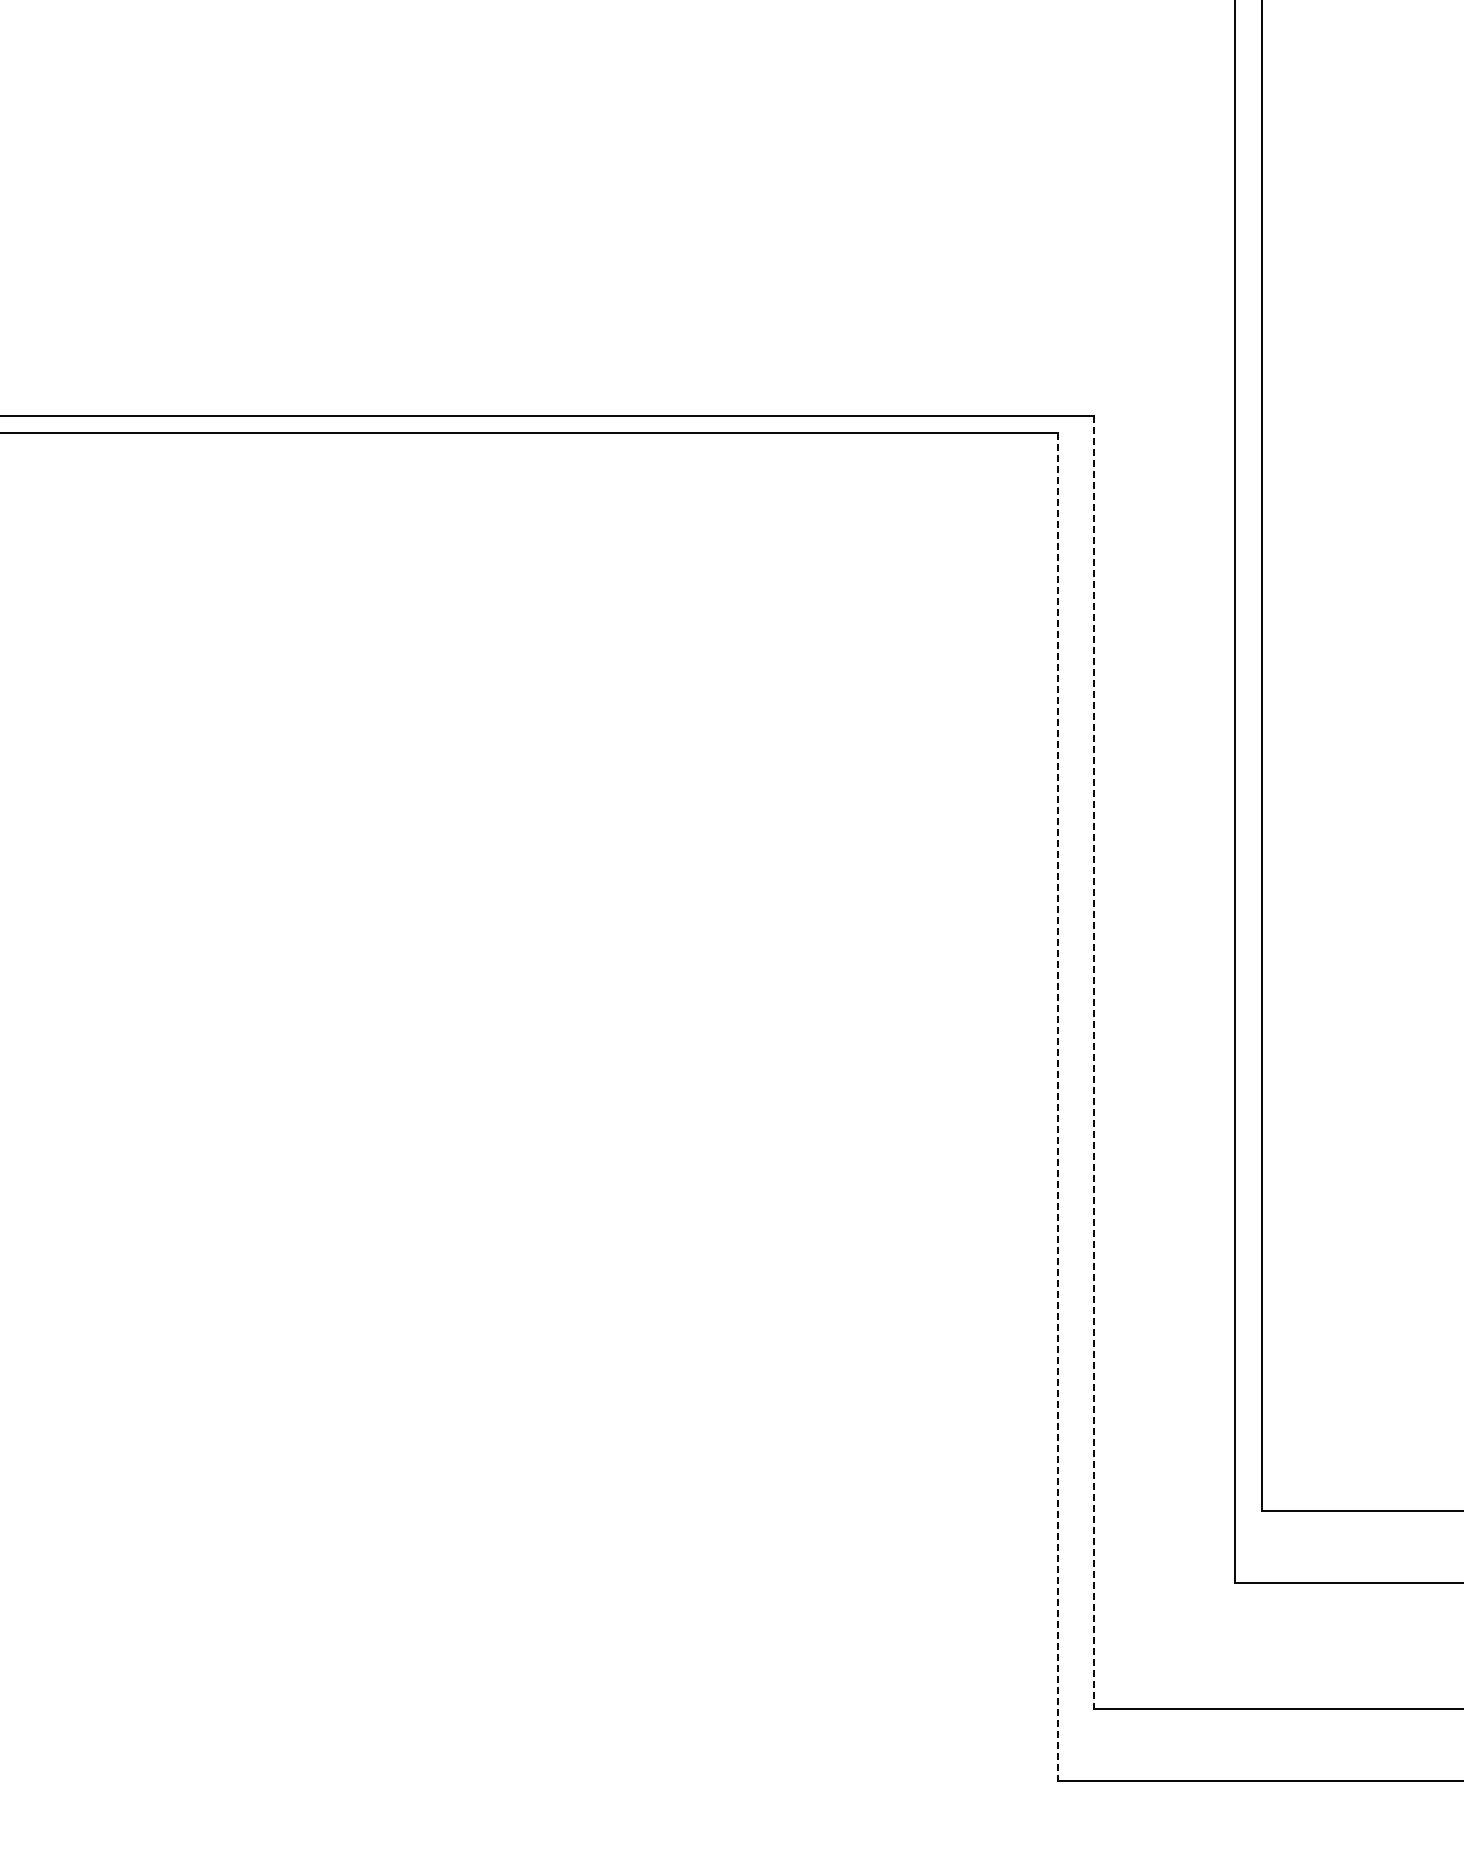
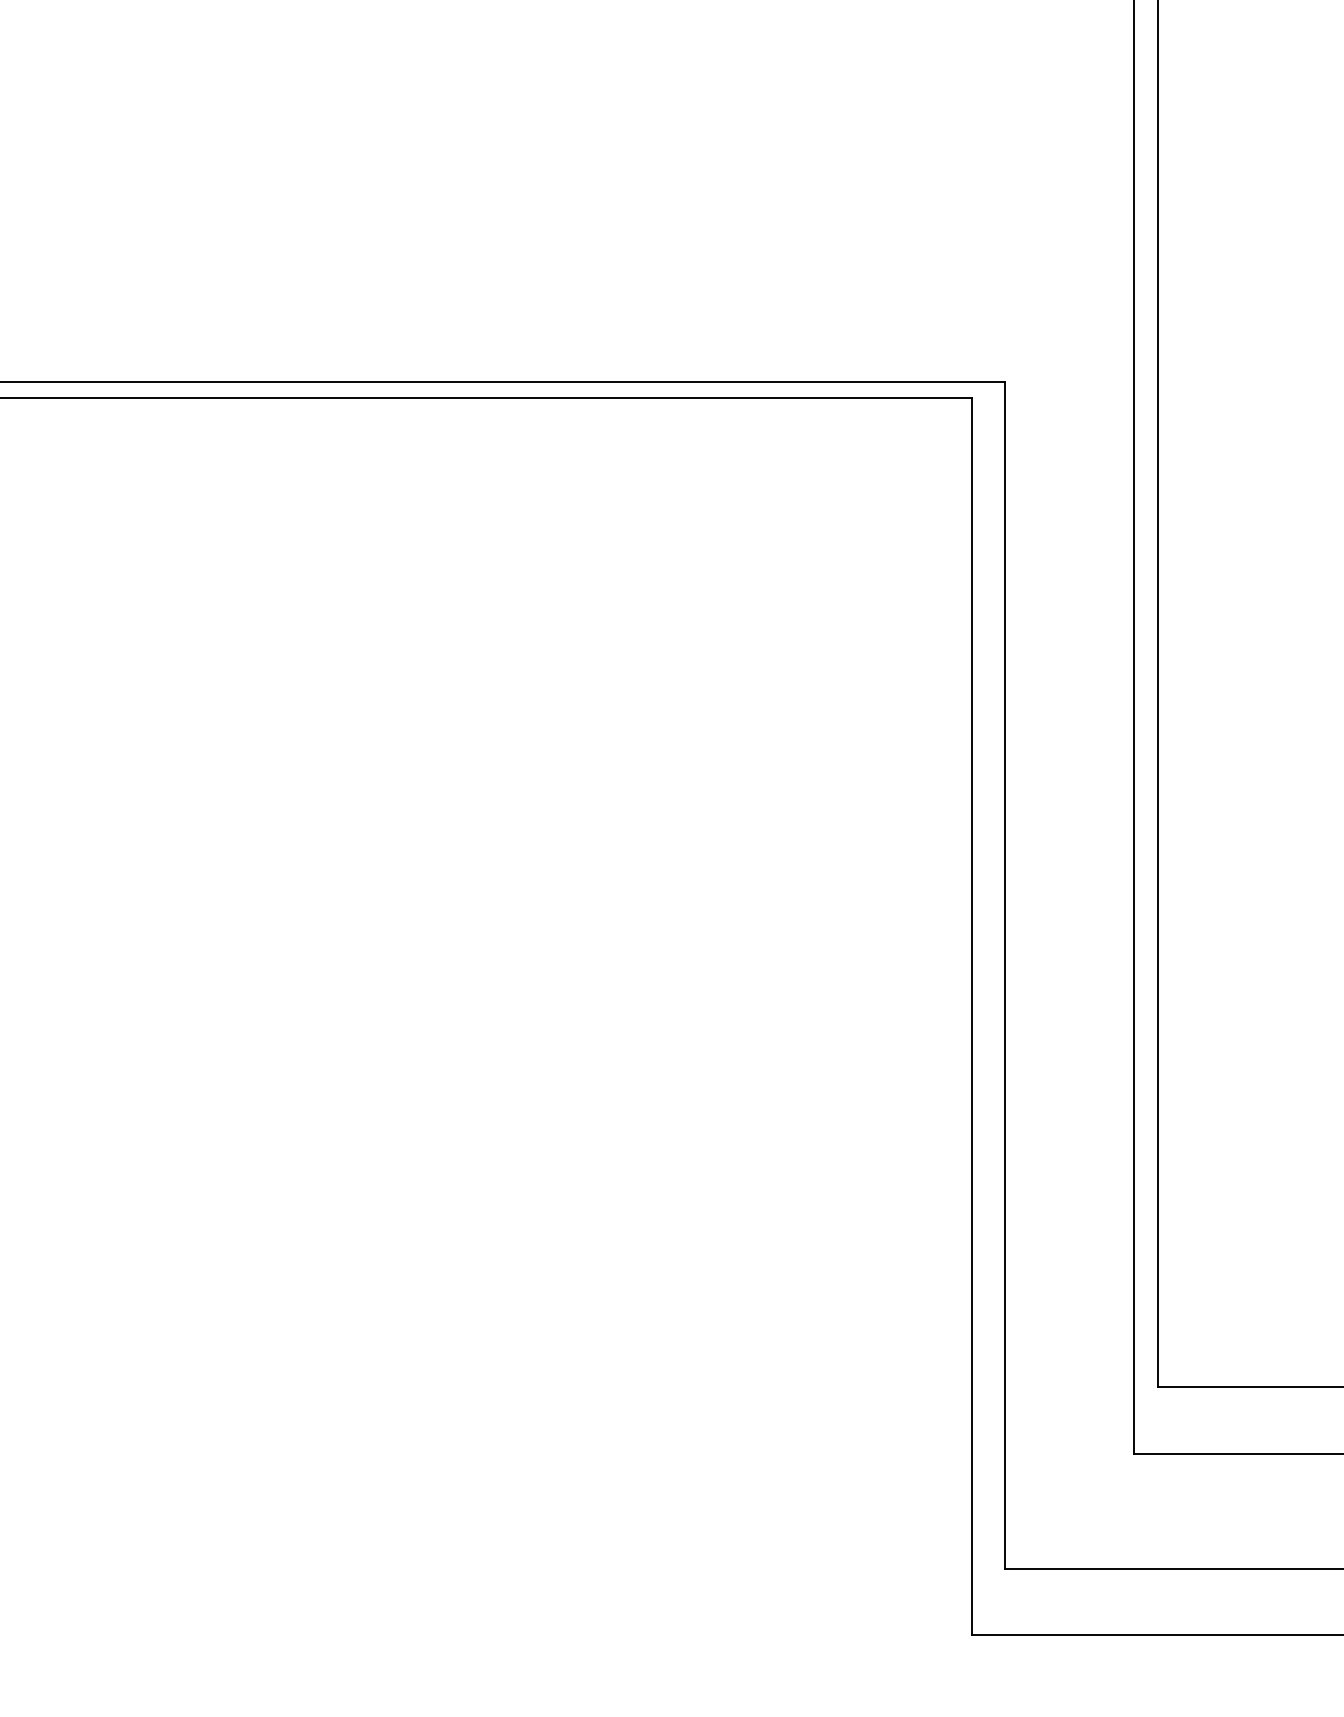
line: (1094, 1062) -> (1004, 975), dashed -> solid
line: (1058, 1107) -> (971, 1016), dashed -> solid

